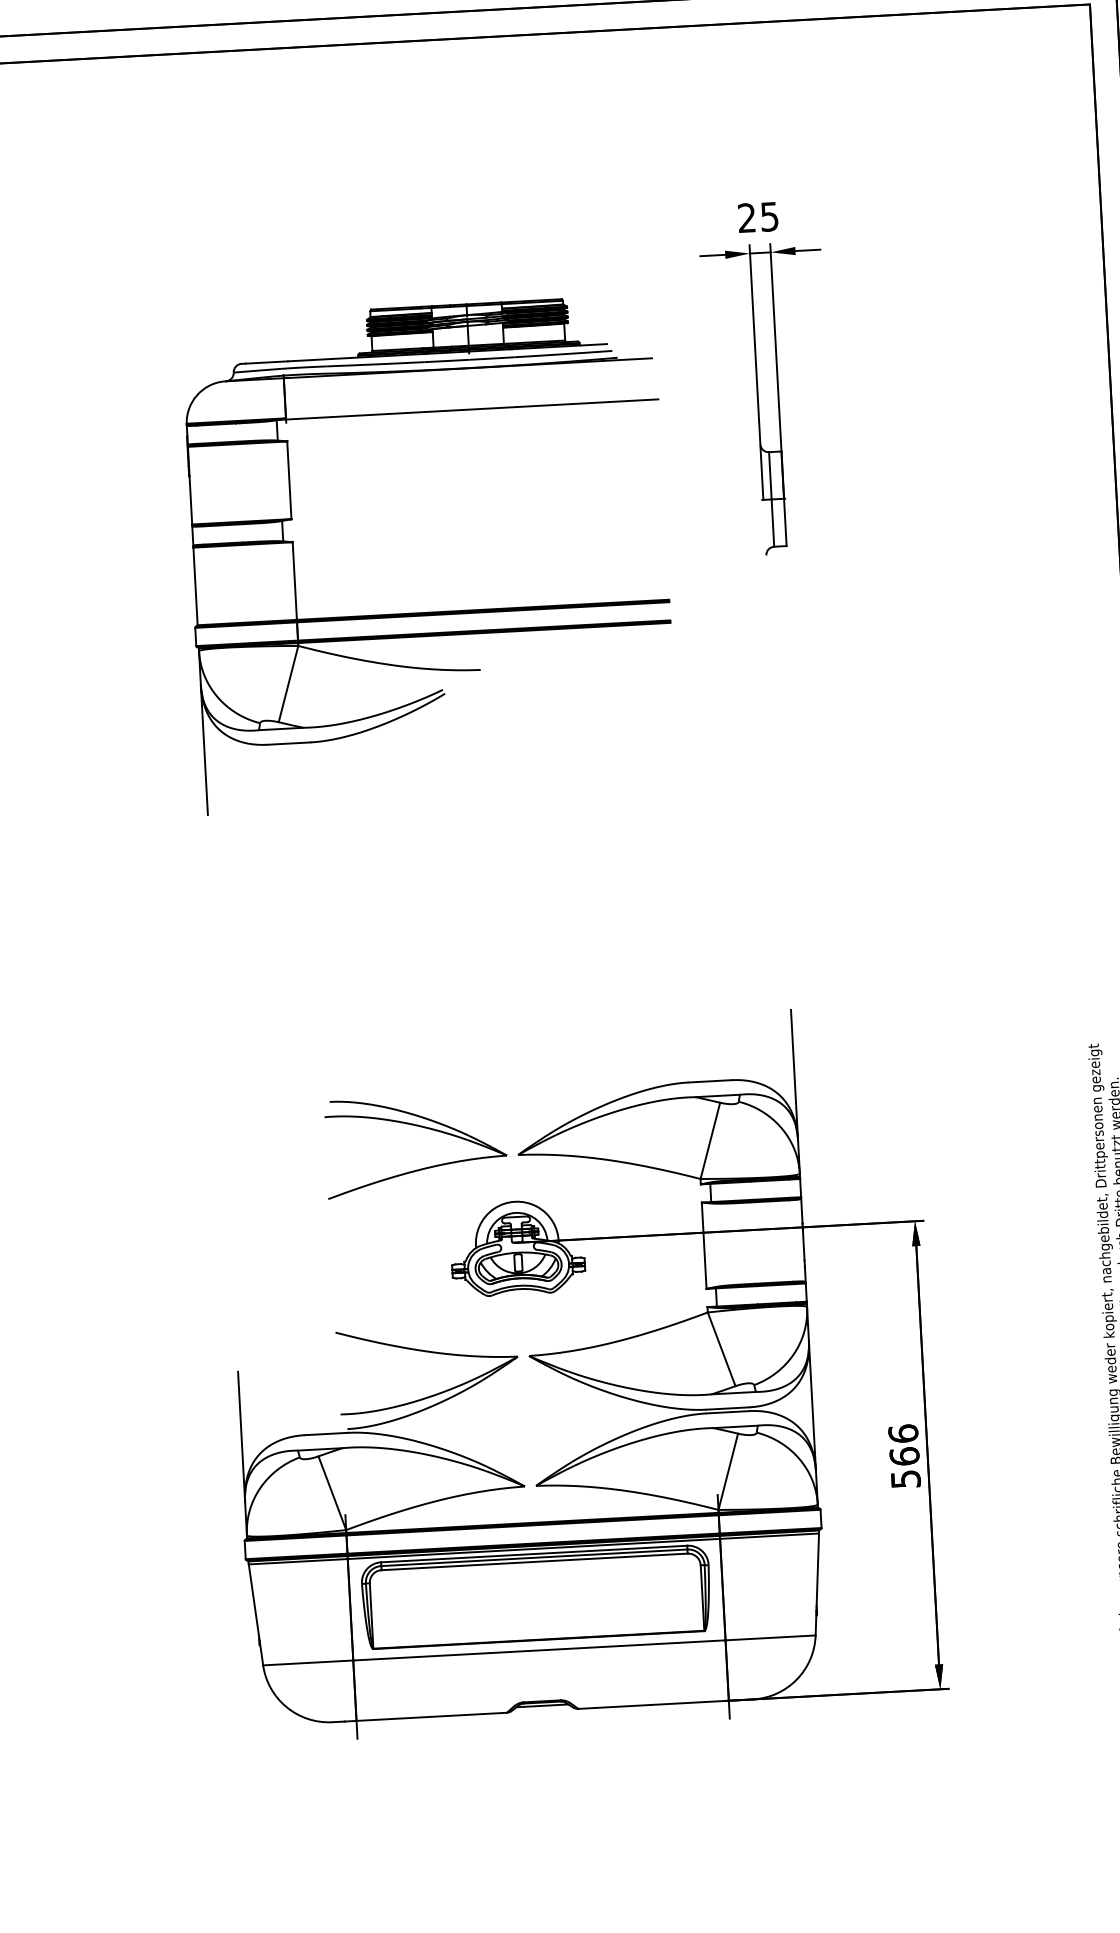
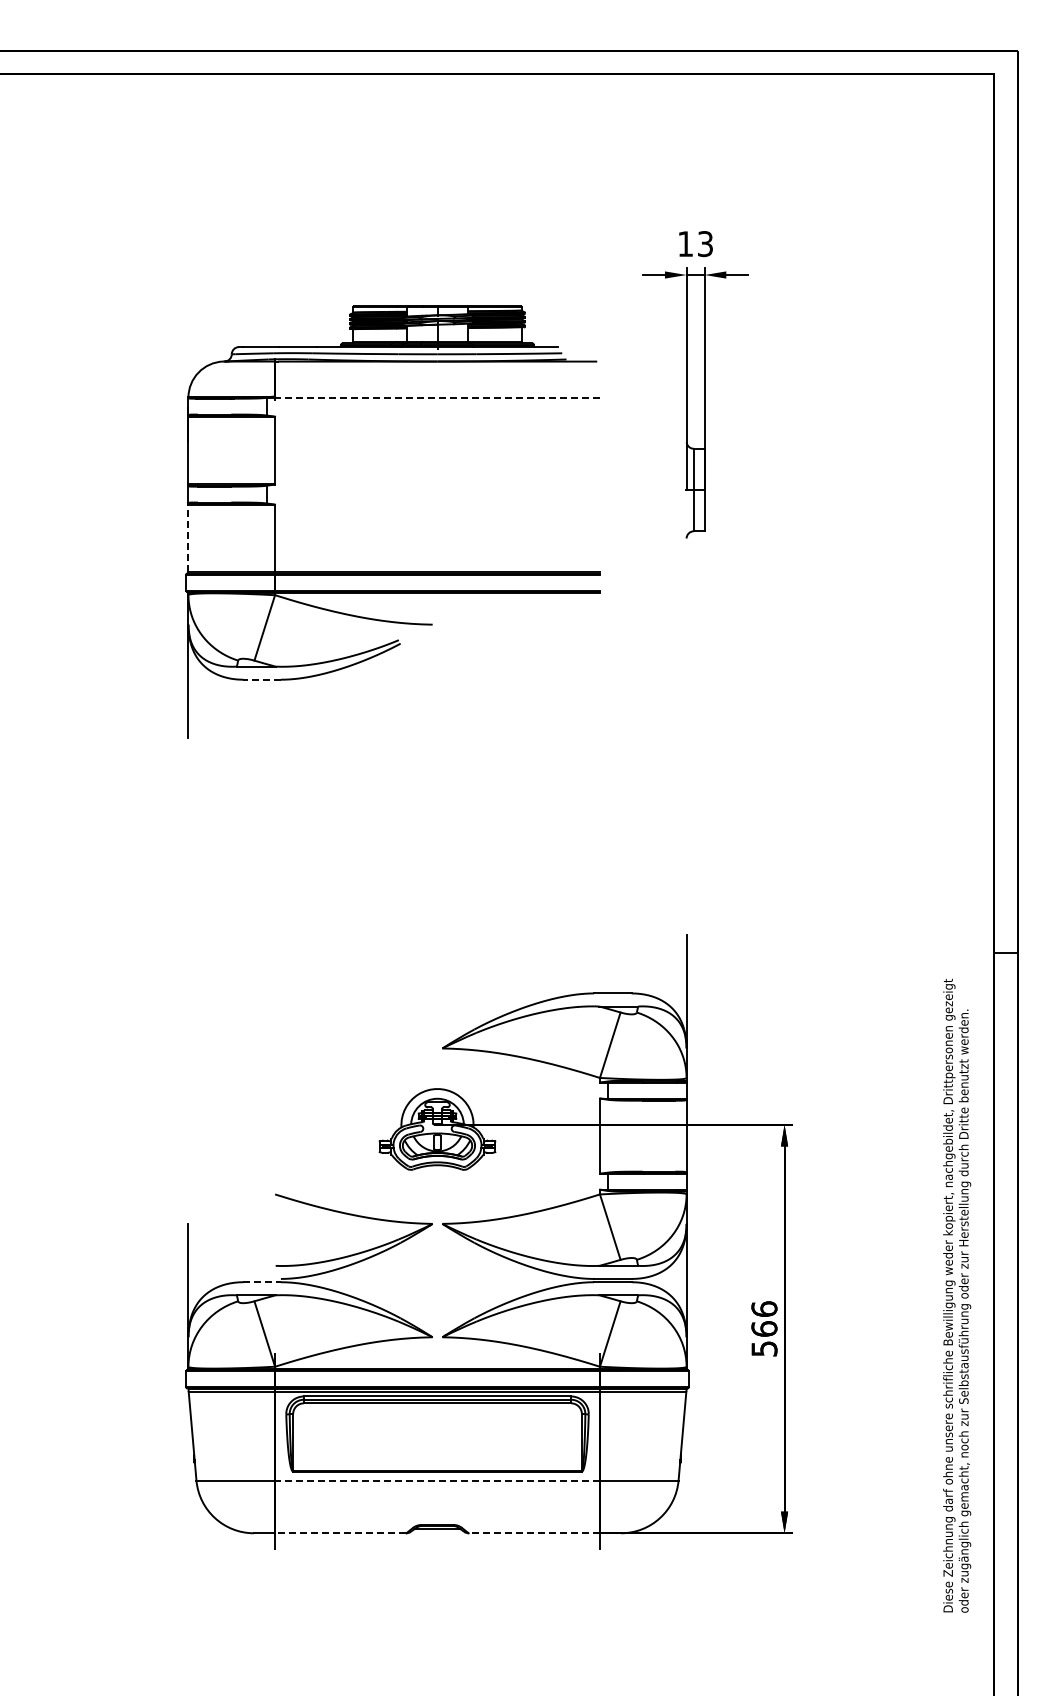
text: (758, 216) -> (695, 243), 25 -> 13
line: (472, 409) -> (437, 397), solid -> dashed
line: (195, 586) -> (188, 538), solid -> dashed
line: (289, 743) -> (262, 679), solid -> dashed
part: (421, 1128) -> (359, 1020), removed
line: (326, 1434) -> (262, 1282), solid -> dashed
line: (539, 1650) -> (437, 1480), solid -> dashed
line: (653, 1705) -> (534, 1533), solid -> dashed
line: (431, 1717) -> (340, 1533), solid -> dashed

